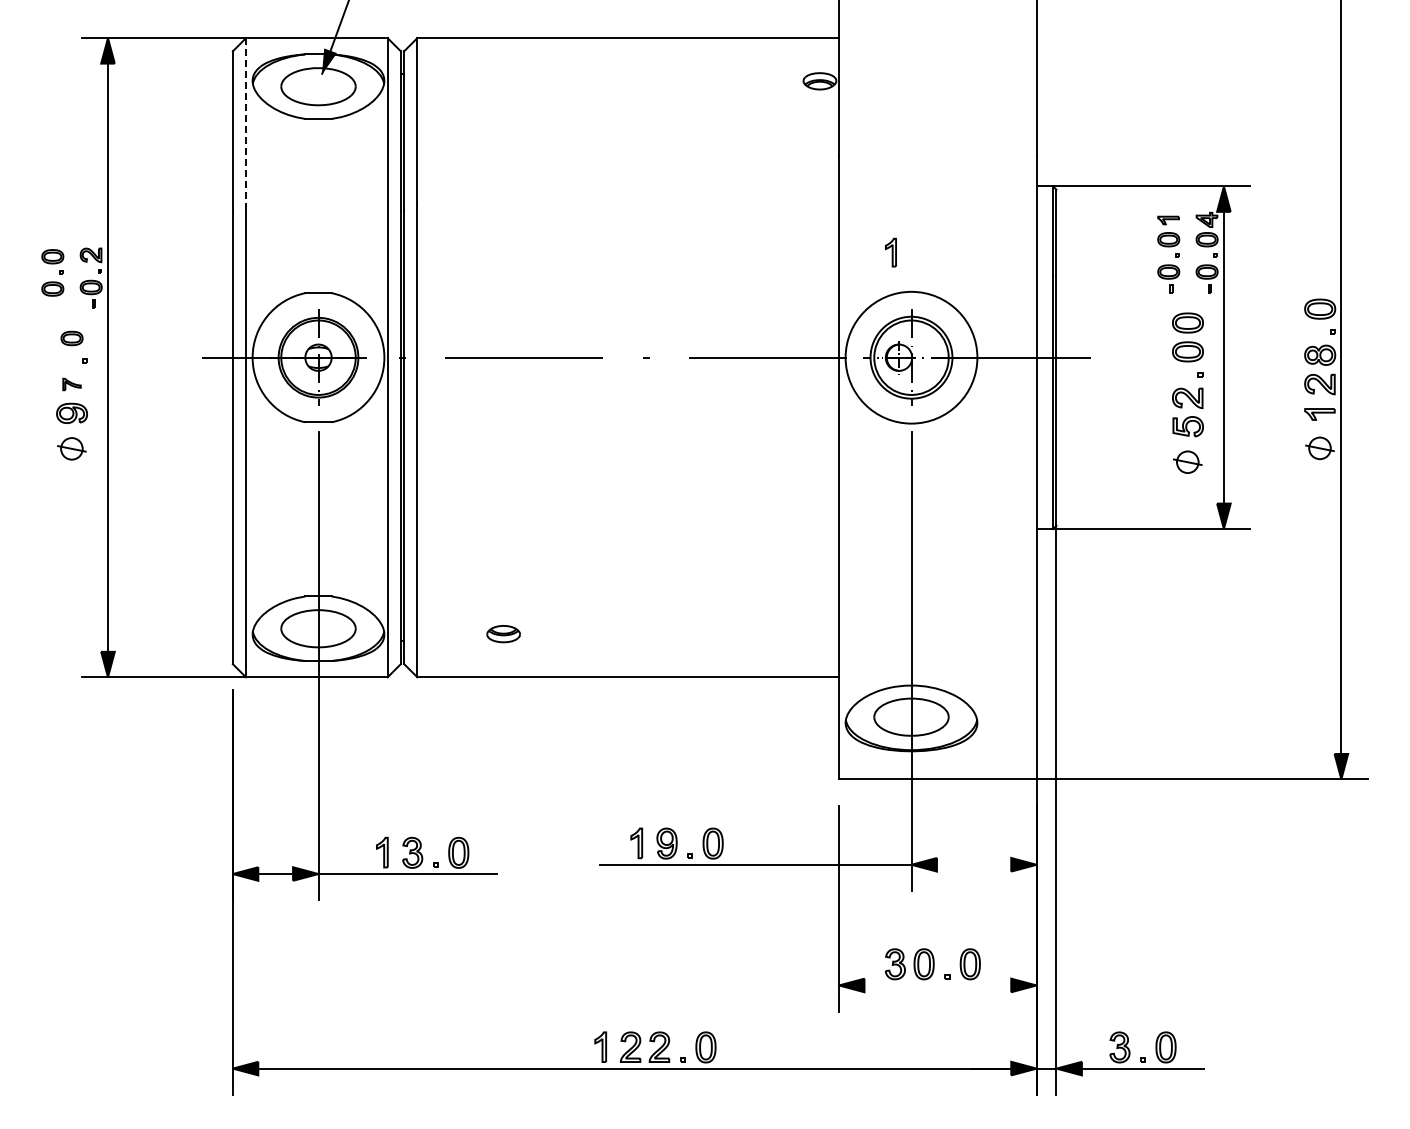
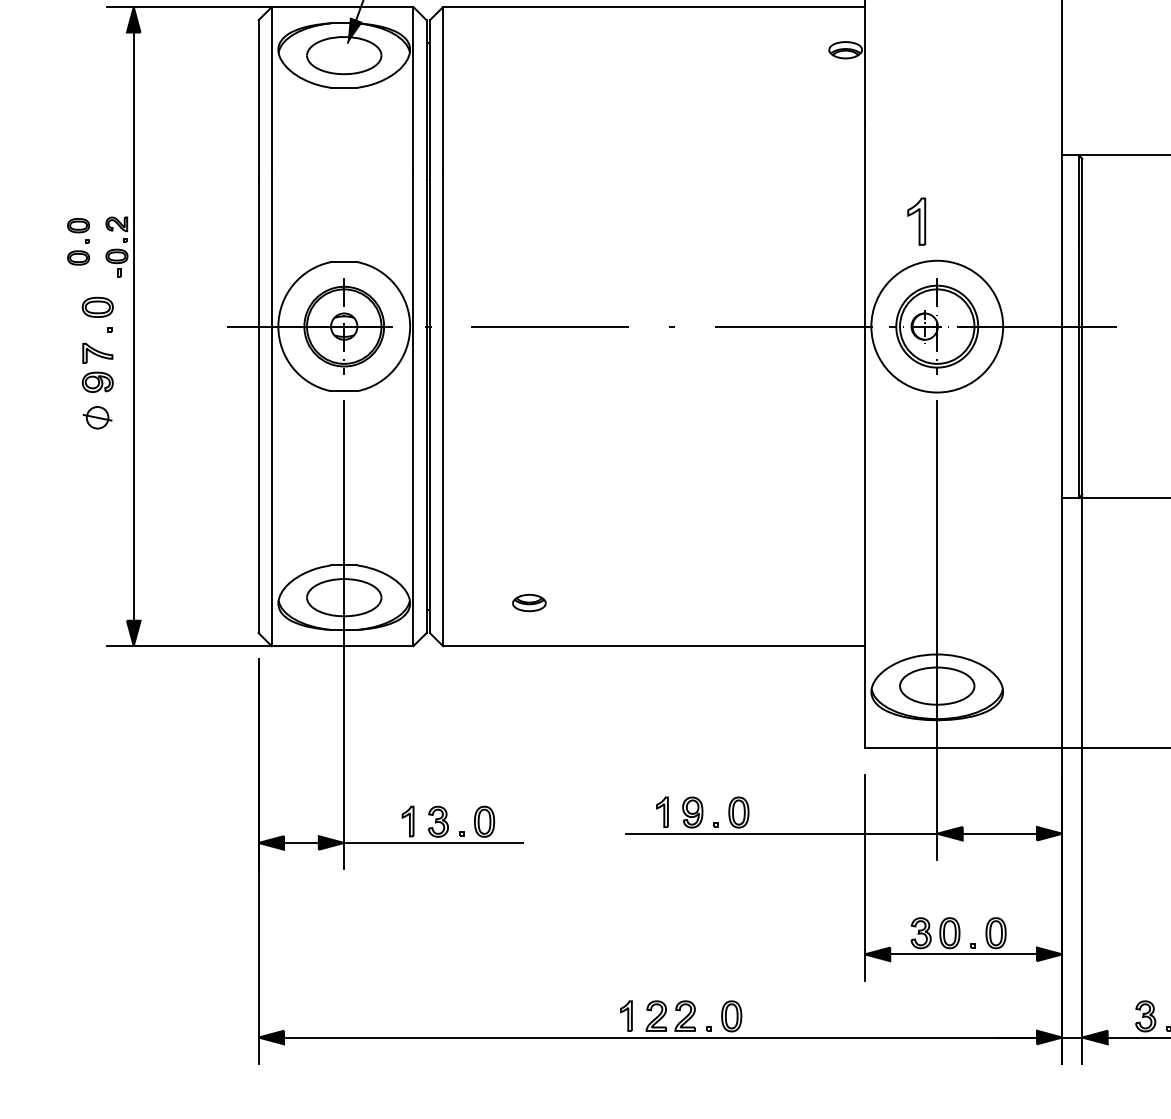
line: (246, 121) -> (272, 90), dashed -> solid
part: (890, 252) -> (916, 221), size x1.67
part: (71, 338) -> (97, 307), size x1.43
part: (71, 384) -> (97, 353), size x1.67
line: (973, 864) -> (999, 833), added
line: (937, 985) -> (963, 954), added

